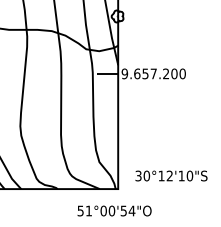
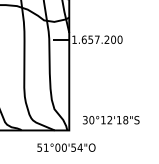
text: (124, 73) -> (74, 39), 9.657.200 -> 1.657.200
text: (189, 176) -> (125, 120), 30°12'10"S -> 30°12'18"S

